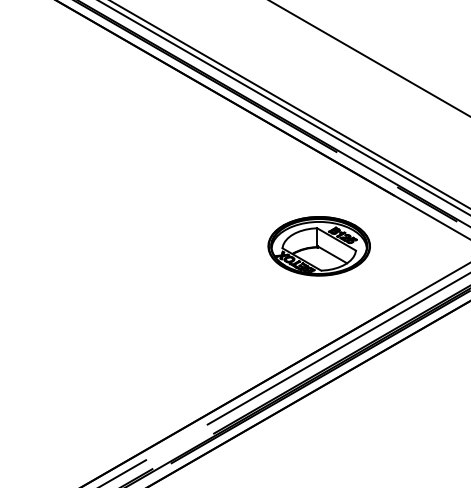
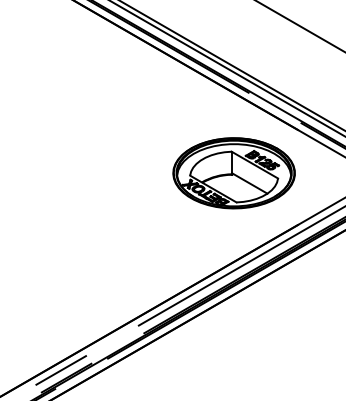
part: (318, 246) -> (233, 173), size x1.4

